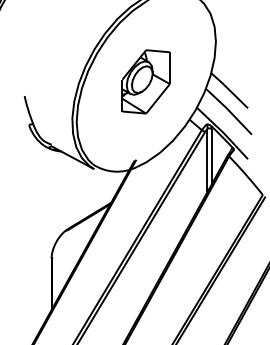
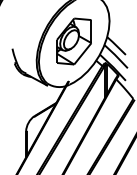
part: (144, 81) -> (73, 41), size x1.43

